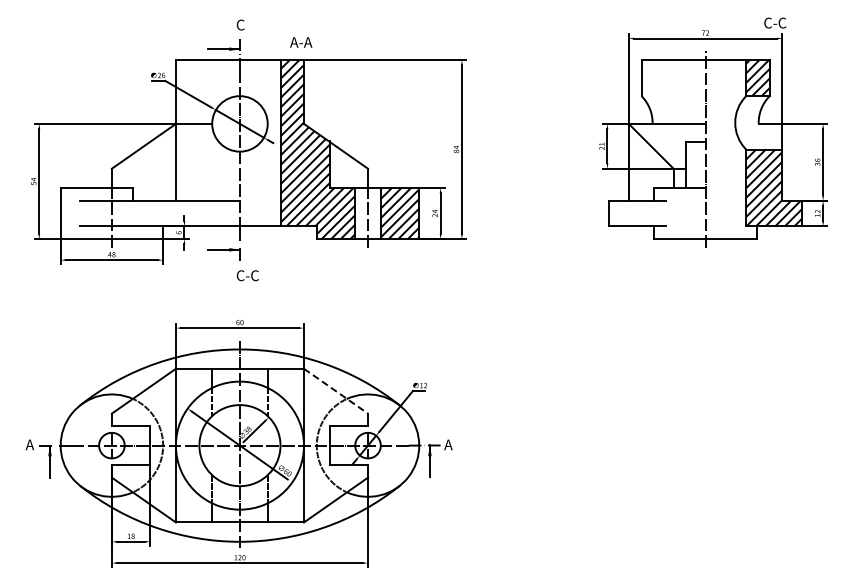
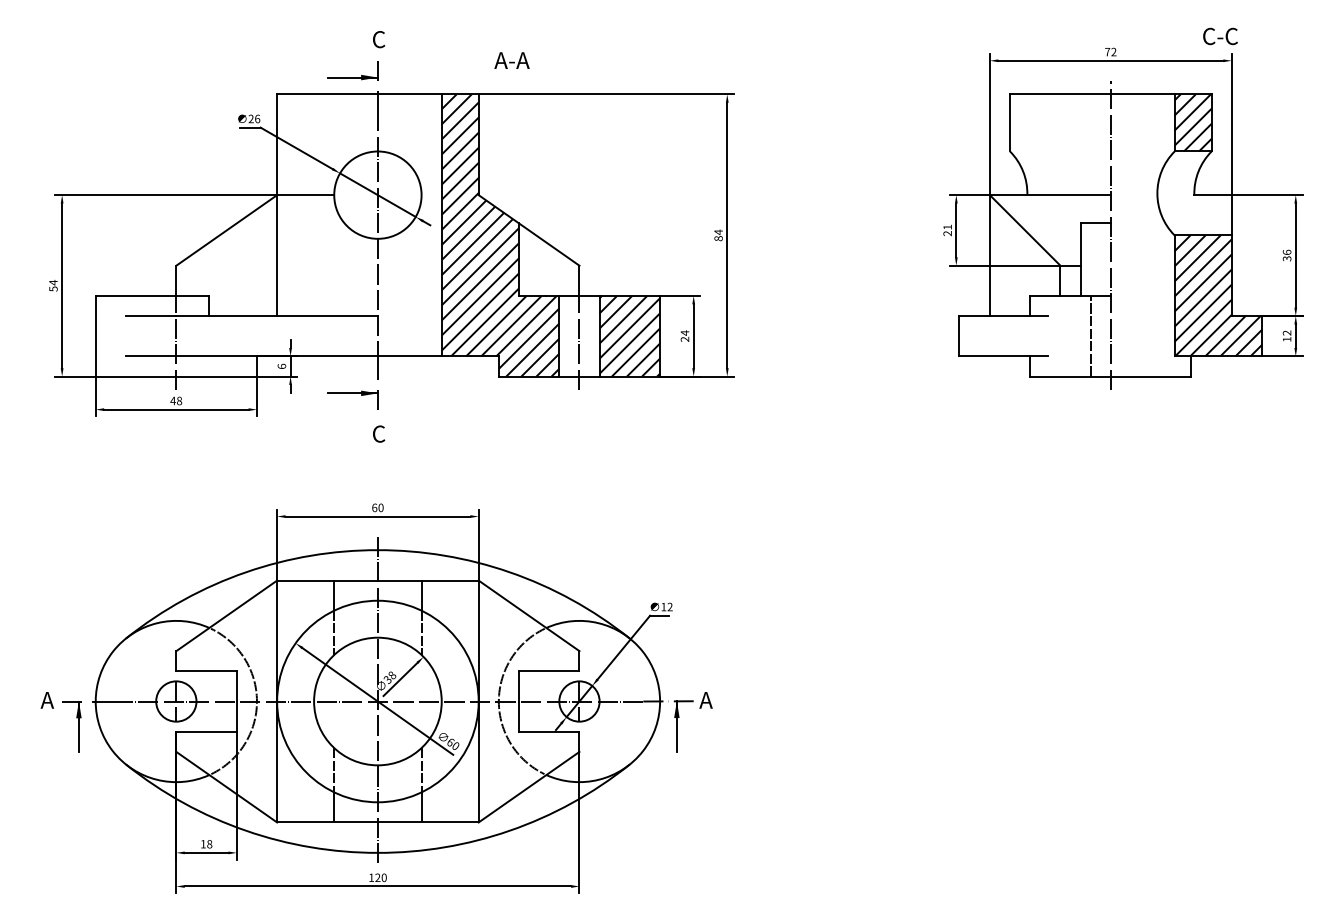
text: (301, 42) -> (512, 60), moved
line: (692, 213) -> (1090, 336), added
text: (252, 275) -> (397, 433), C-C -> C
line: (336, 391) -> (529, 616), dashed -> solid

